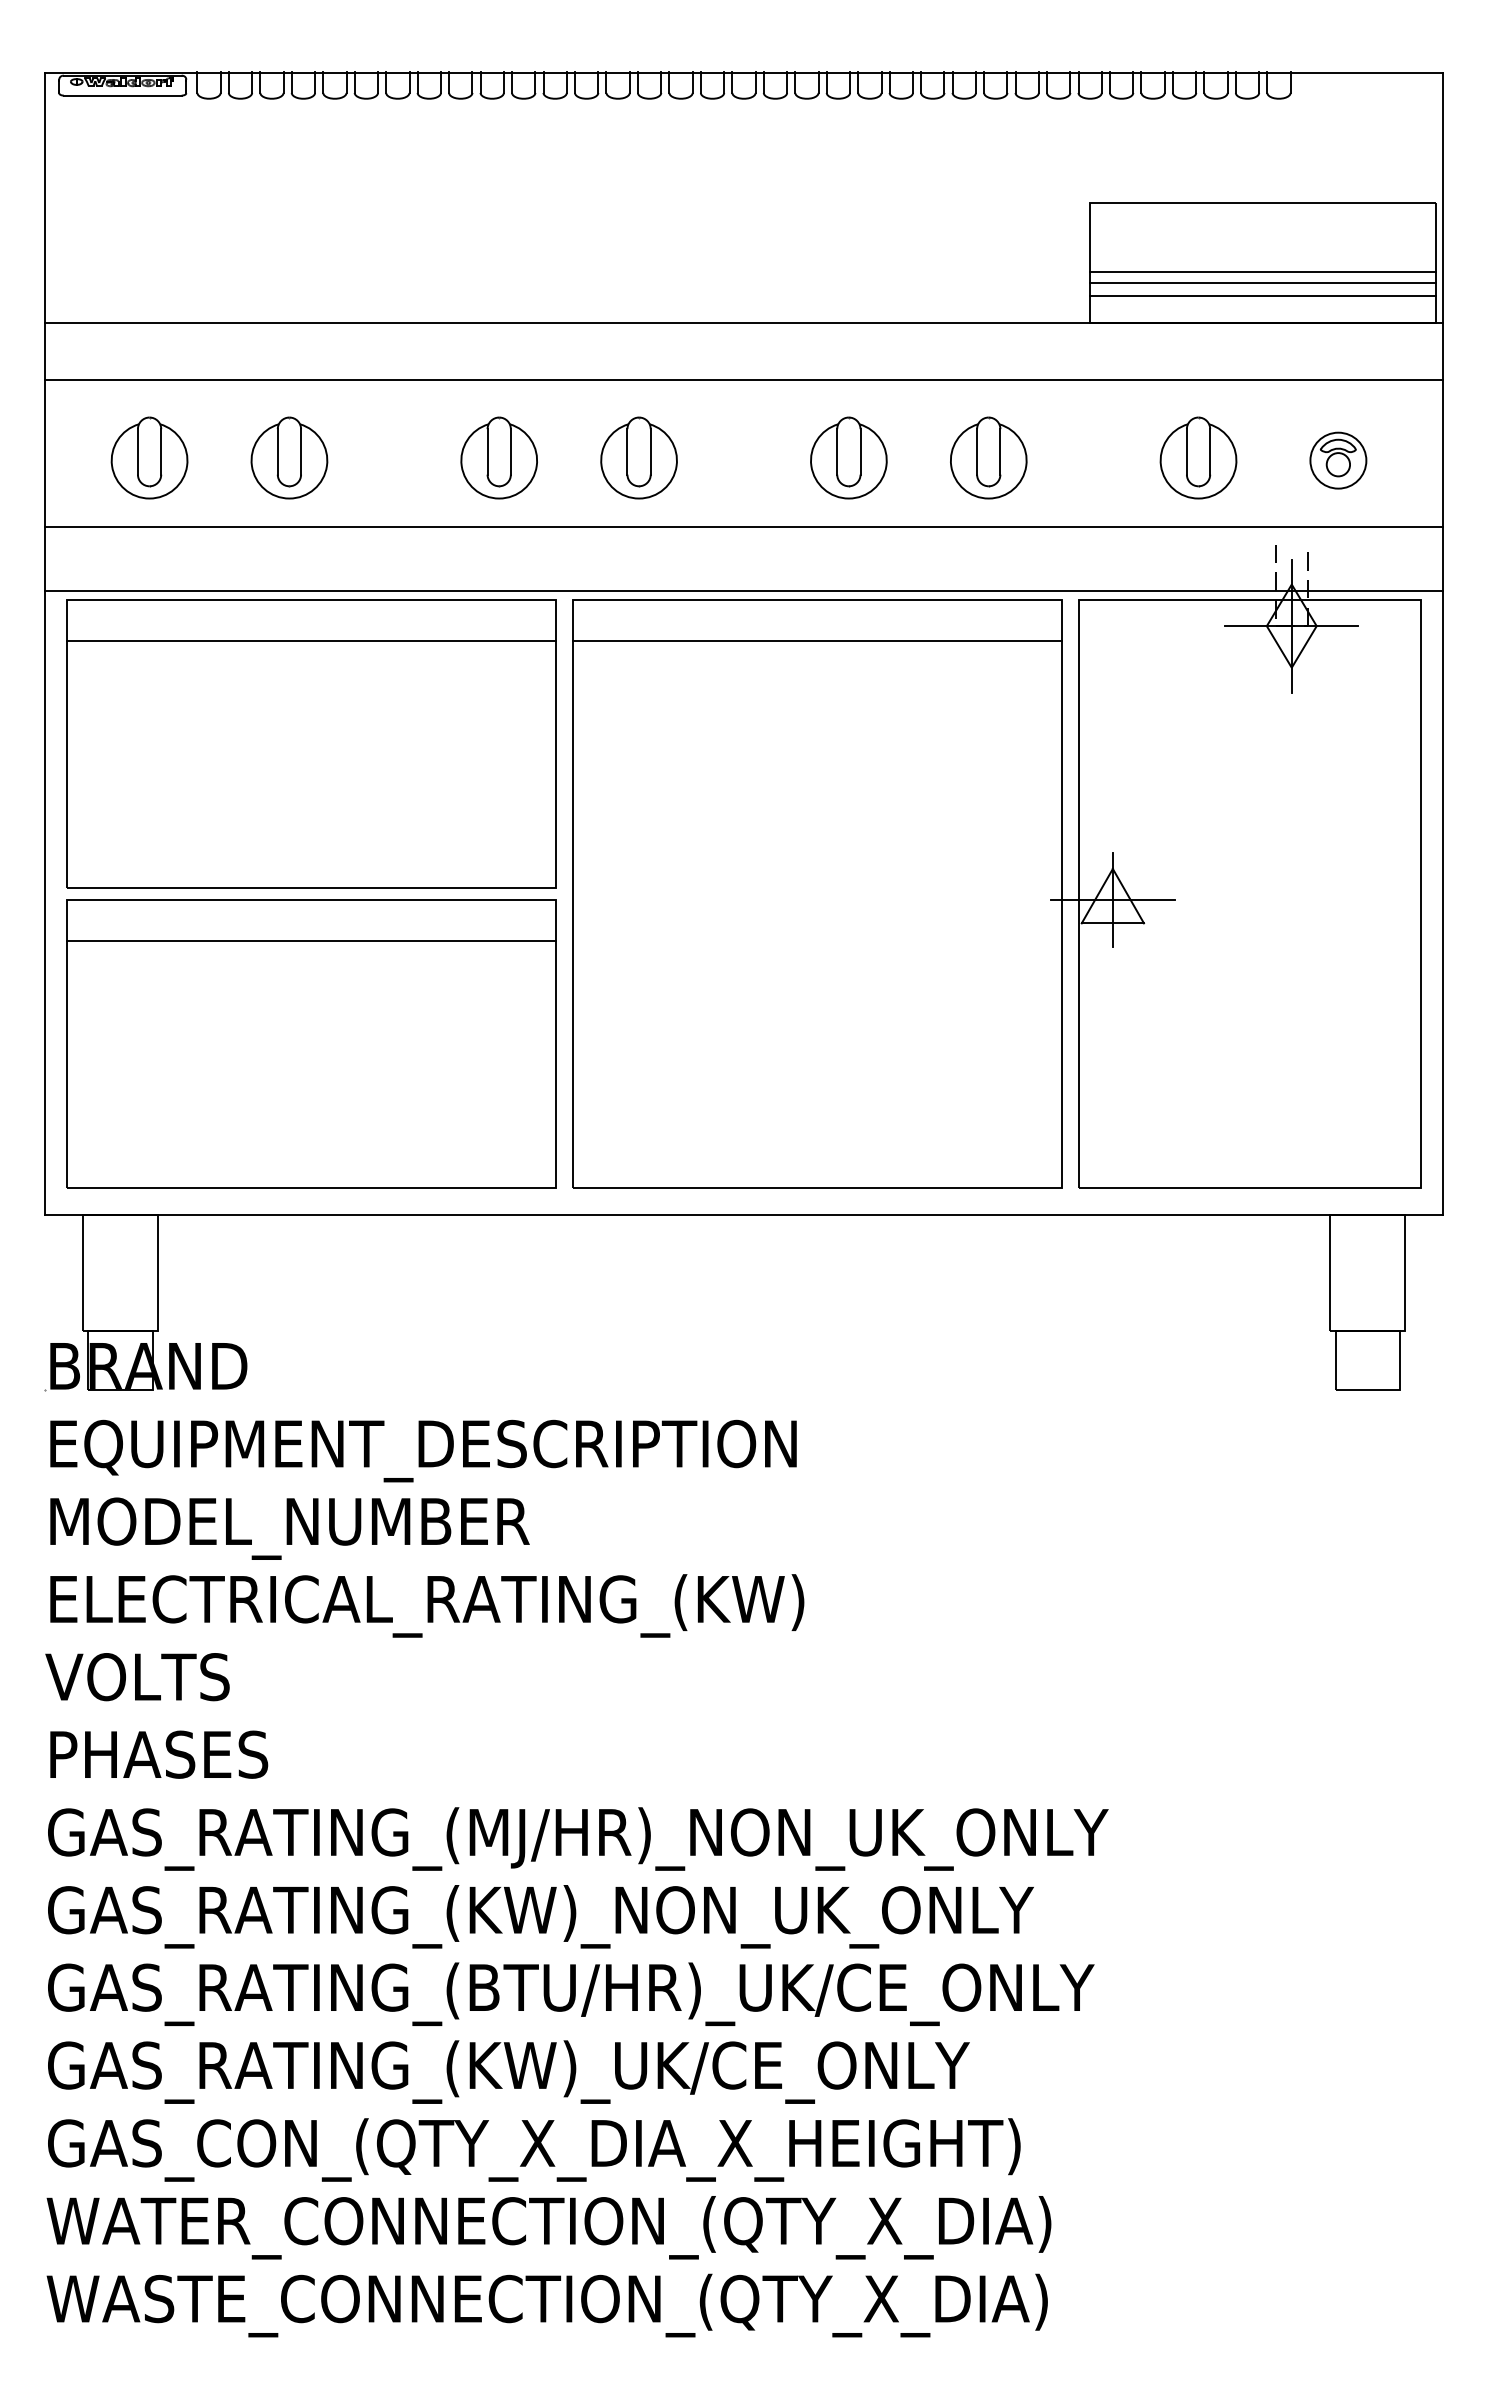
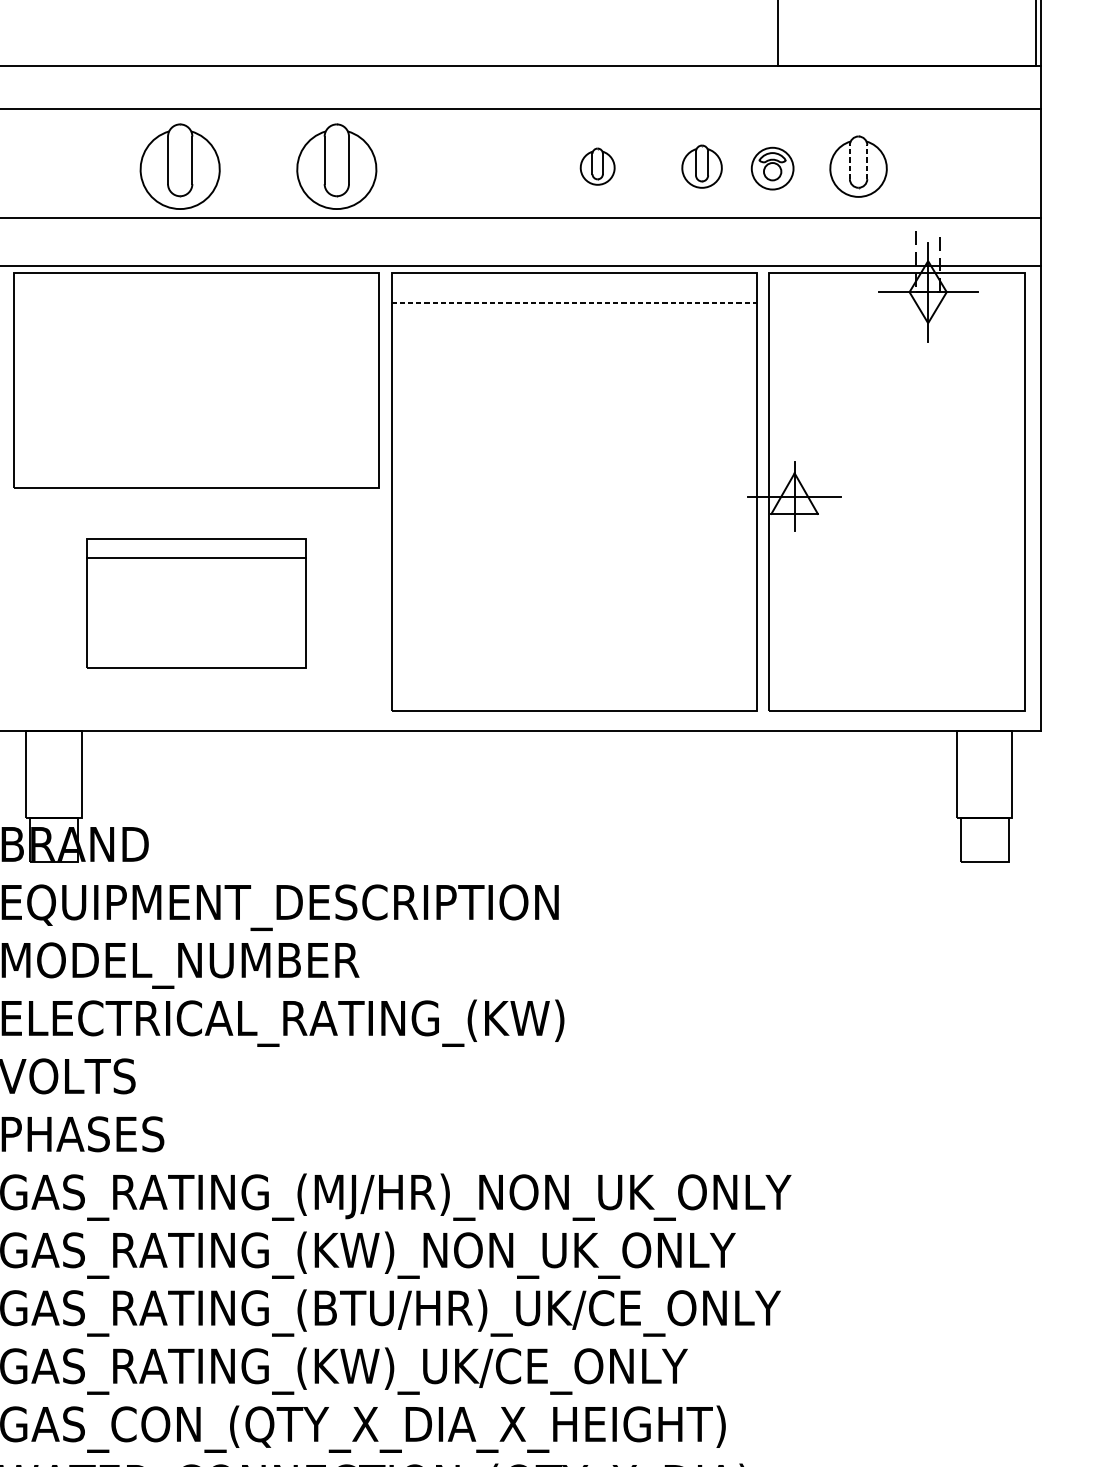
line: (1263, 272) -> (907, 28), removed
line: (1263, 282) -> (907, 35), removed
line: (1263, 295) -> (907, 45), removed
line: (1186, 451) -> (849, 161), solid -> dashed
line: (1210, 451) -> (867, 161), solid -> dashed
part: (149, 457) -> (75, 166), removed
part: (289, 457) -> (180, 166), size x1.4
part: (498, 457) -> (336, 166), size x1.4
part: (638, 457) -> (440, 166), removed
part: (848, 457) -> (597, 166), size x0.6
part: (988, 457) -> (701, 166), size x0.7
part: (1338, 460) -> (772, 168), moved
line: (311, 641) -> (196, 303), removed
line: (817, 641) -> (574, 303), solid -> dashed
part: (311, 1043) -> (196, 603), size x0.6

